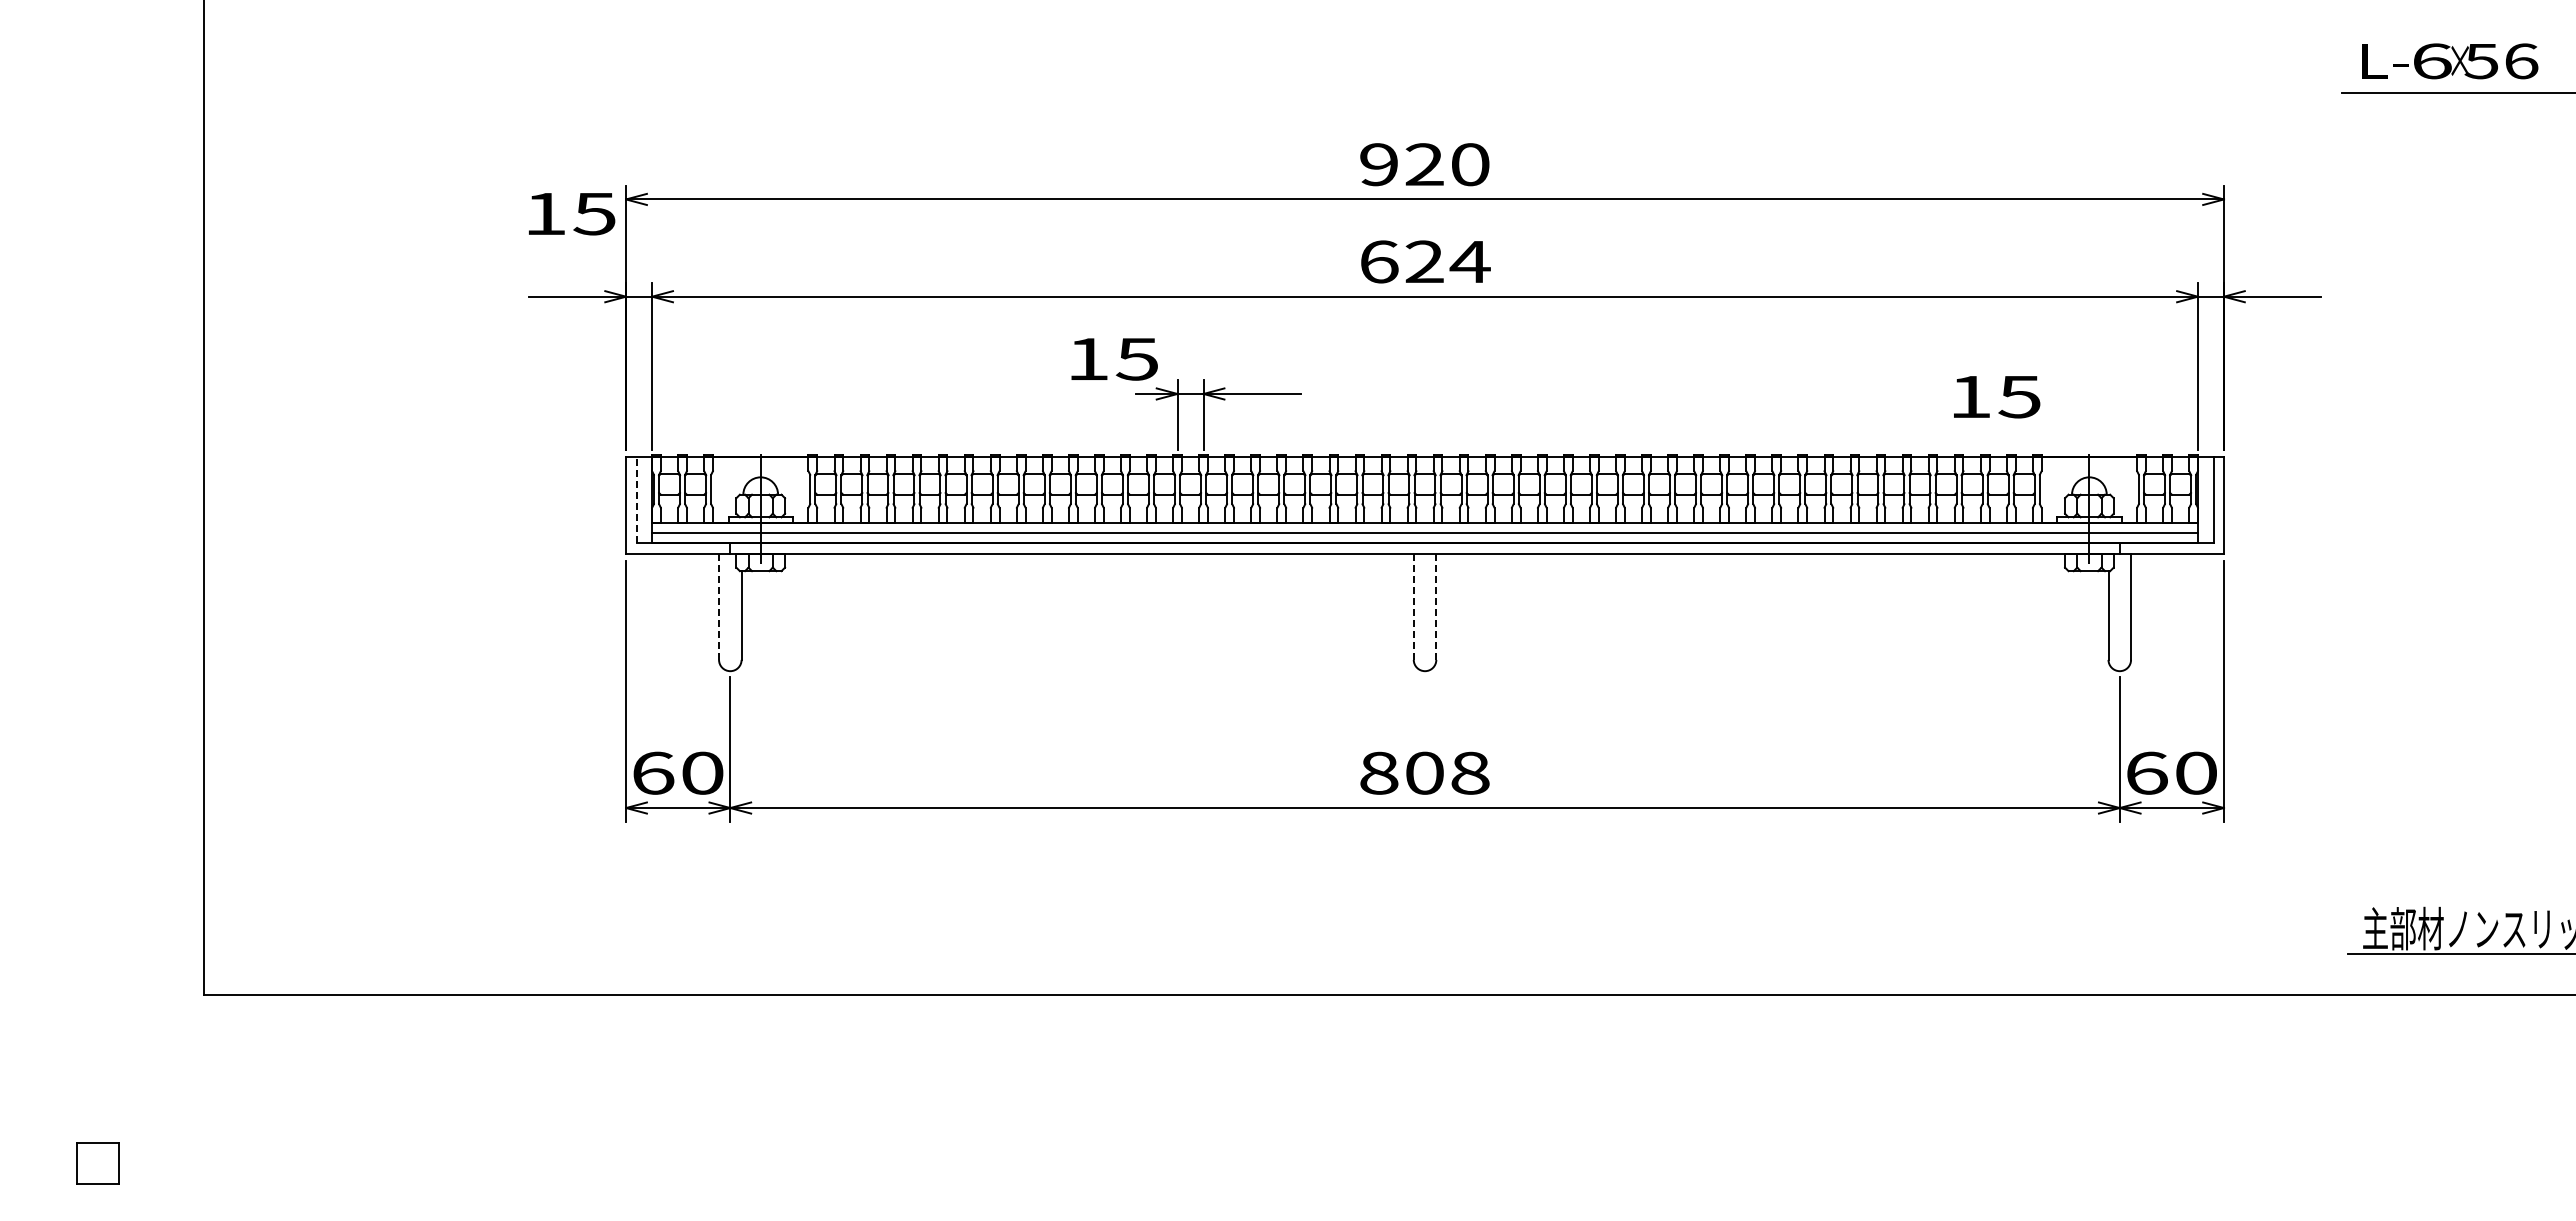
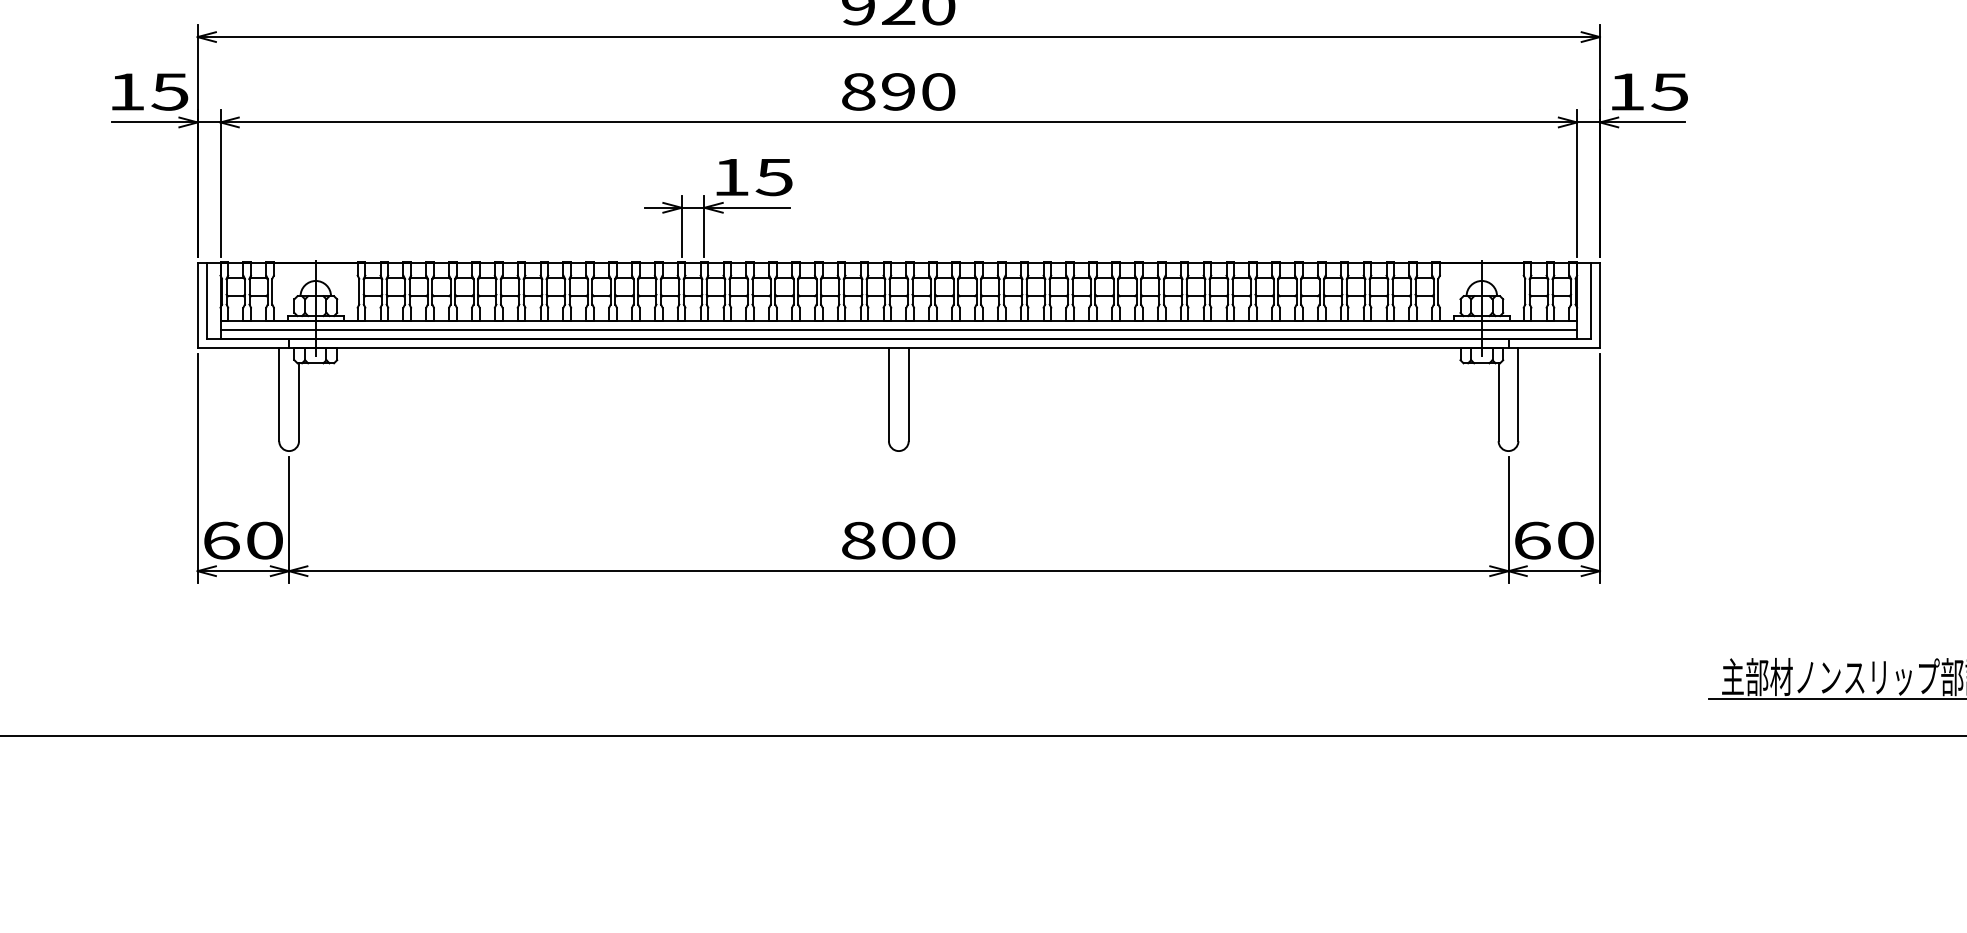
text: (572, 214) -> (150, 92), moved
text: (1425, 261) -> (899, 91), 624 -> 890
text: (1114, 359) -> (754, 177), moved
text: (1997, 397) -> (1650, 92), moved
line: (636, 499) -> (206, 300), dashed -> solid
line: (719, 606) -> (279, 394), dashed -> solid
line: (1413, 606) -> (888, 394), dashed -> solid
line: (1436, 606) -> (908, 394), dashed -> solid
text: (1470, 772) -> (938, 539), 808 -> 800

